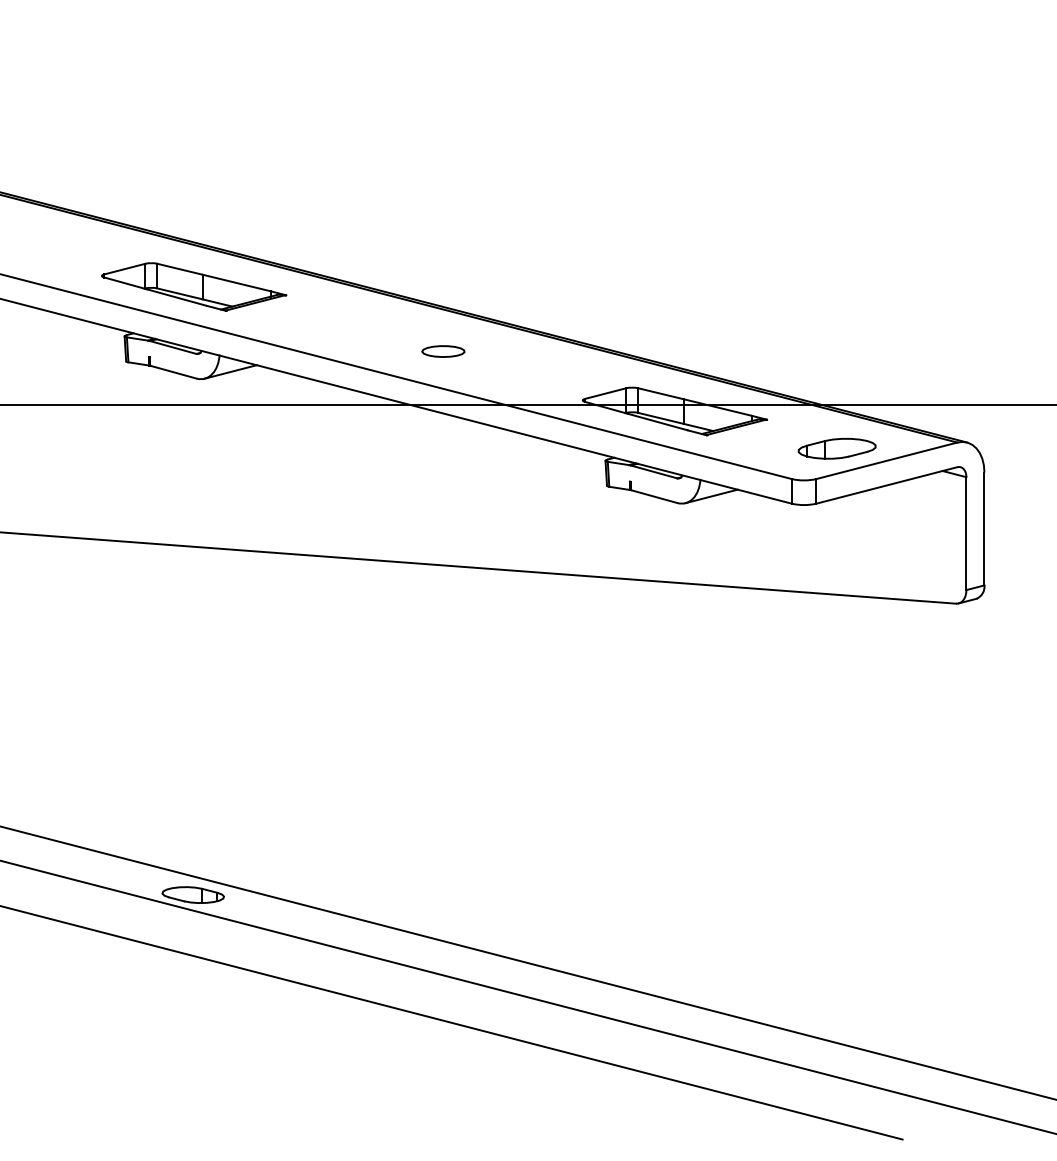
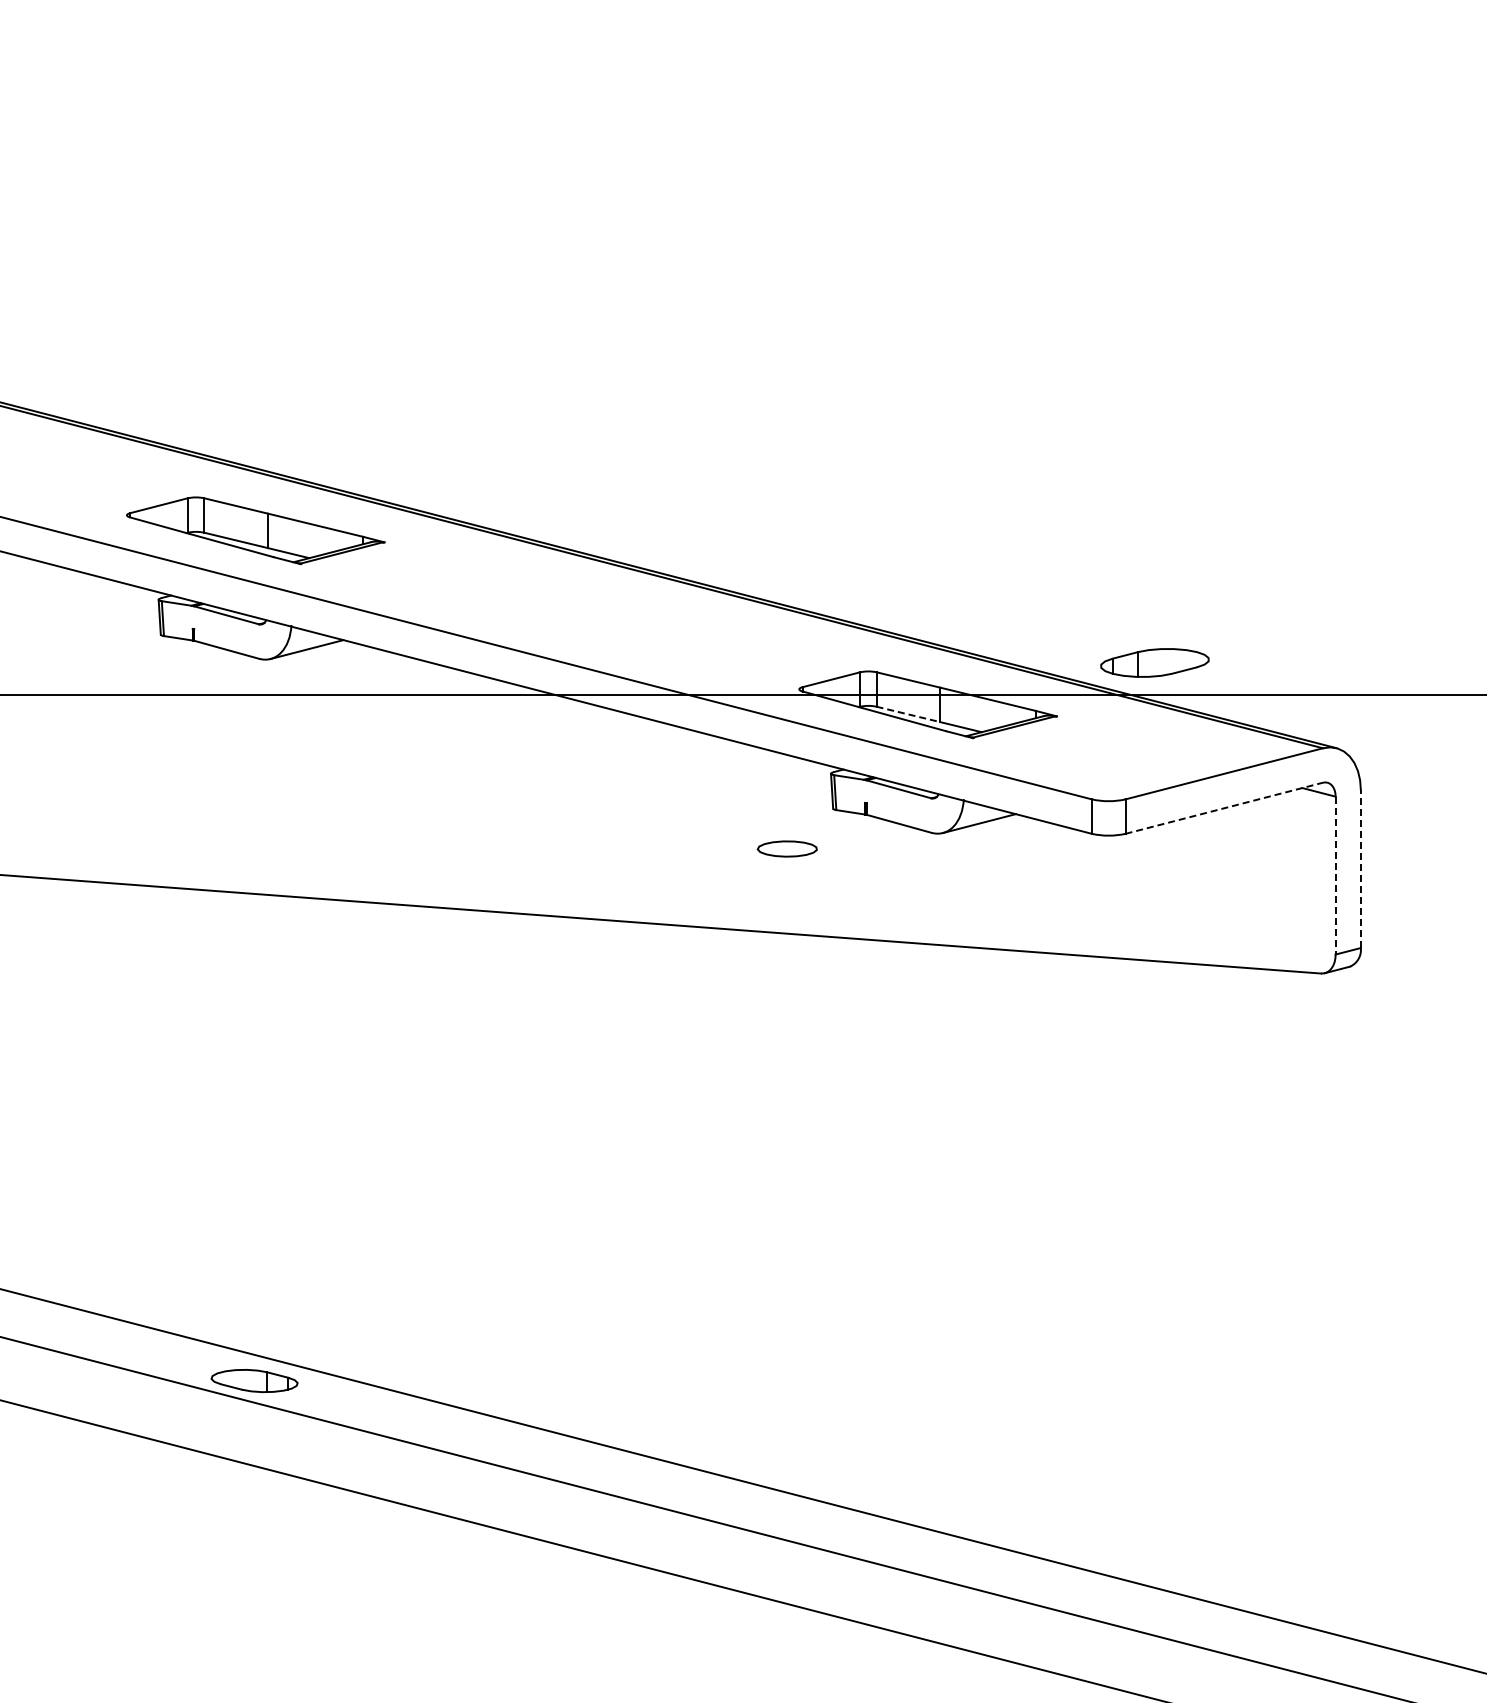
part: (442, 351) -> (786, 848), moved
line: (660, 418) -> (908, 714), solid -> dashed
part: (836, 448) -> (1154, 662), moved
line: (886, 485) -> (1224, 808), solid -> dashed
line: (984, 529) -> (1360, 869), solid -> dashed
line: (966, 533) -> (1335, 875), solid -> dashed

